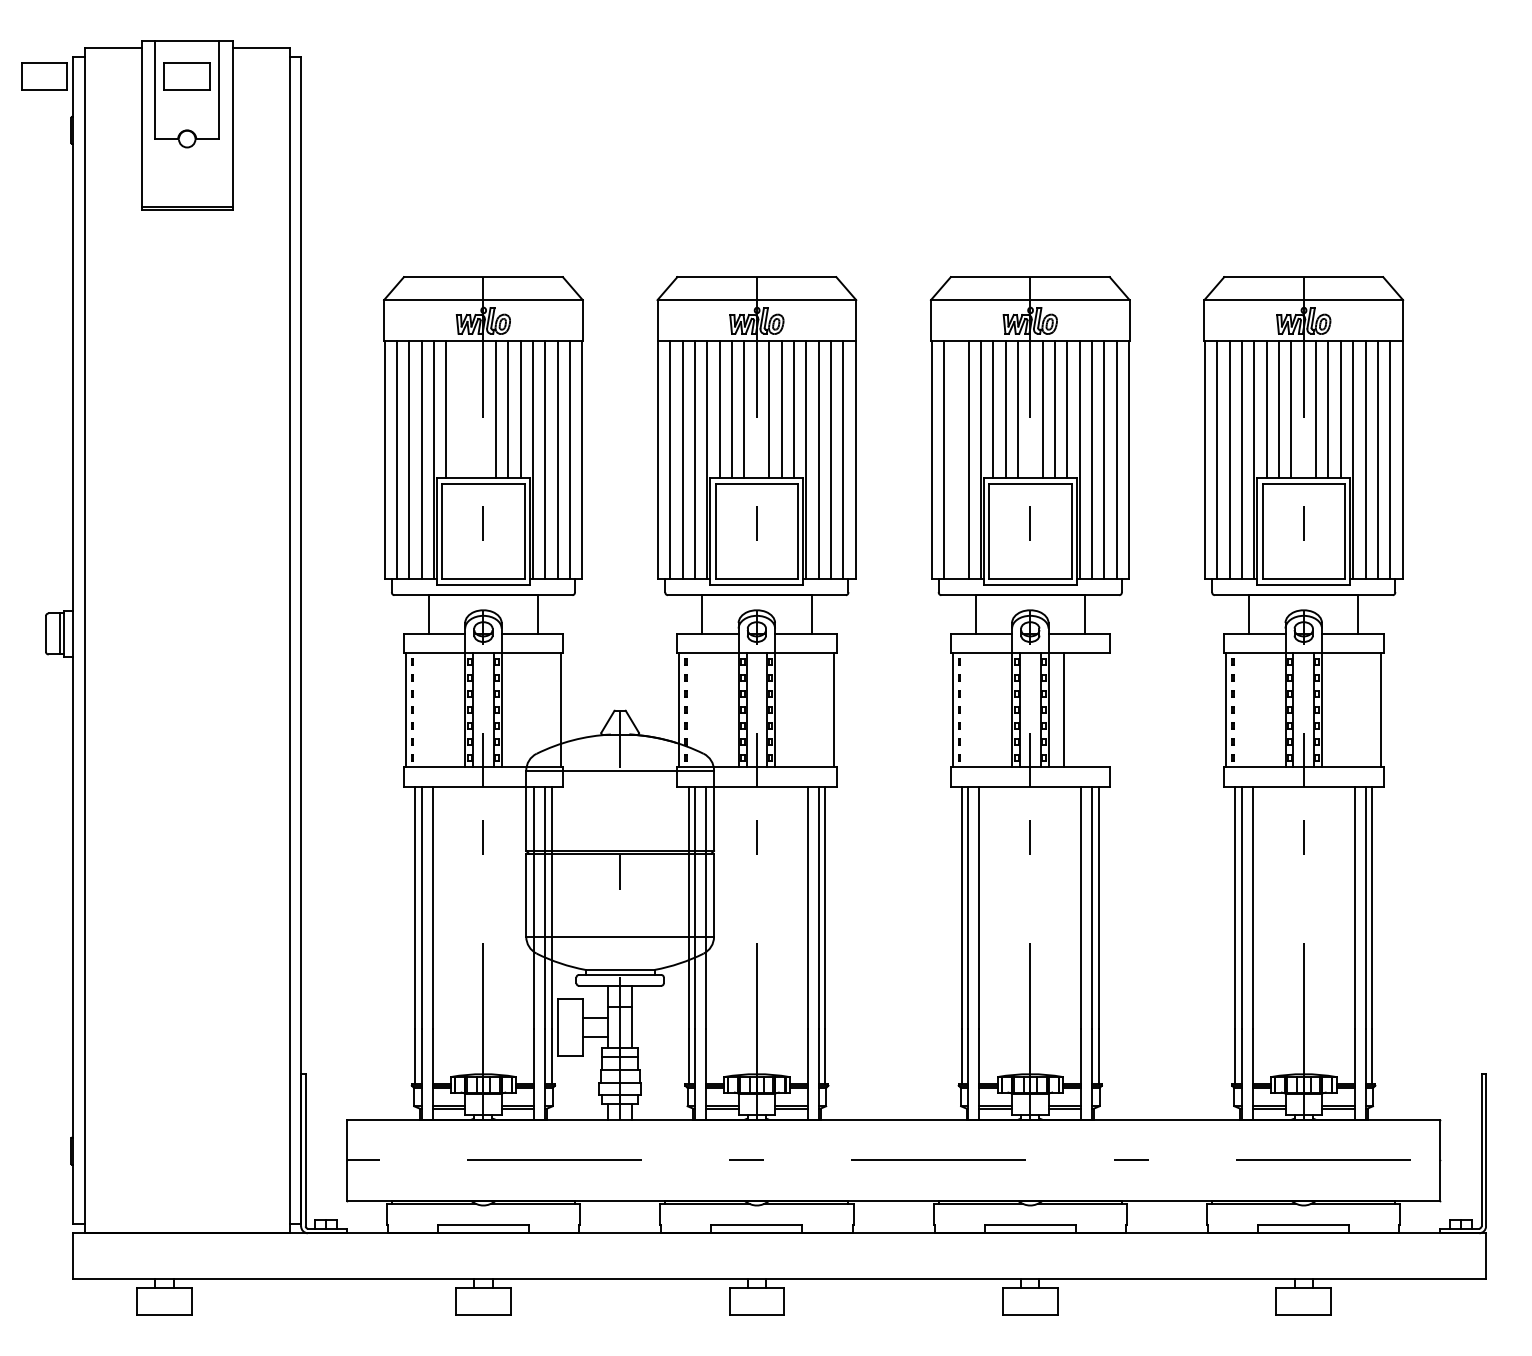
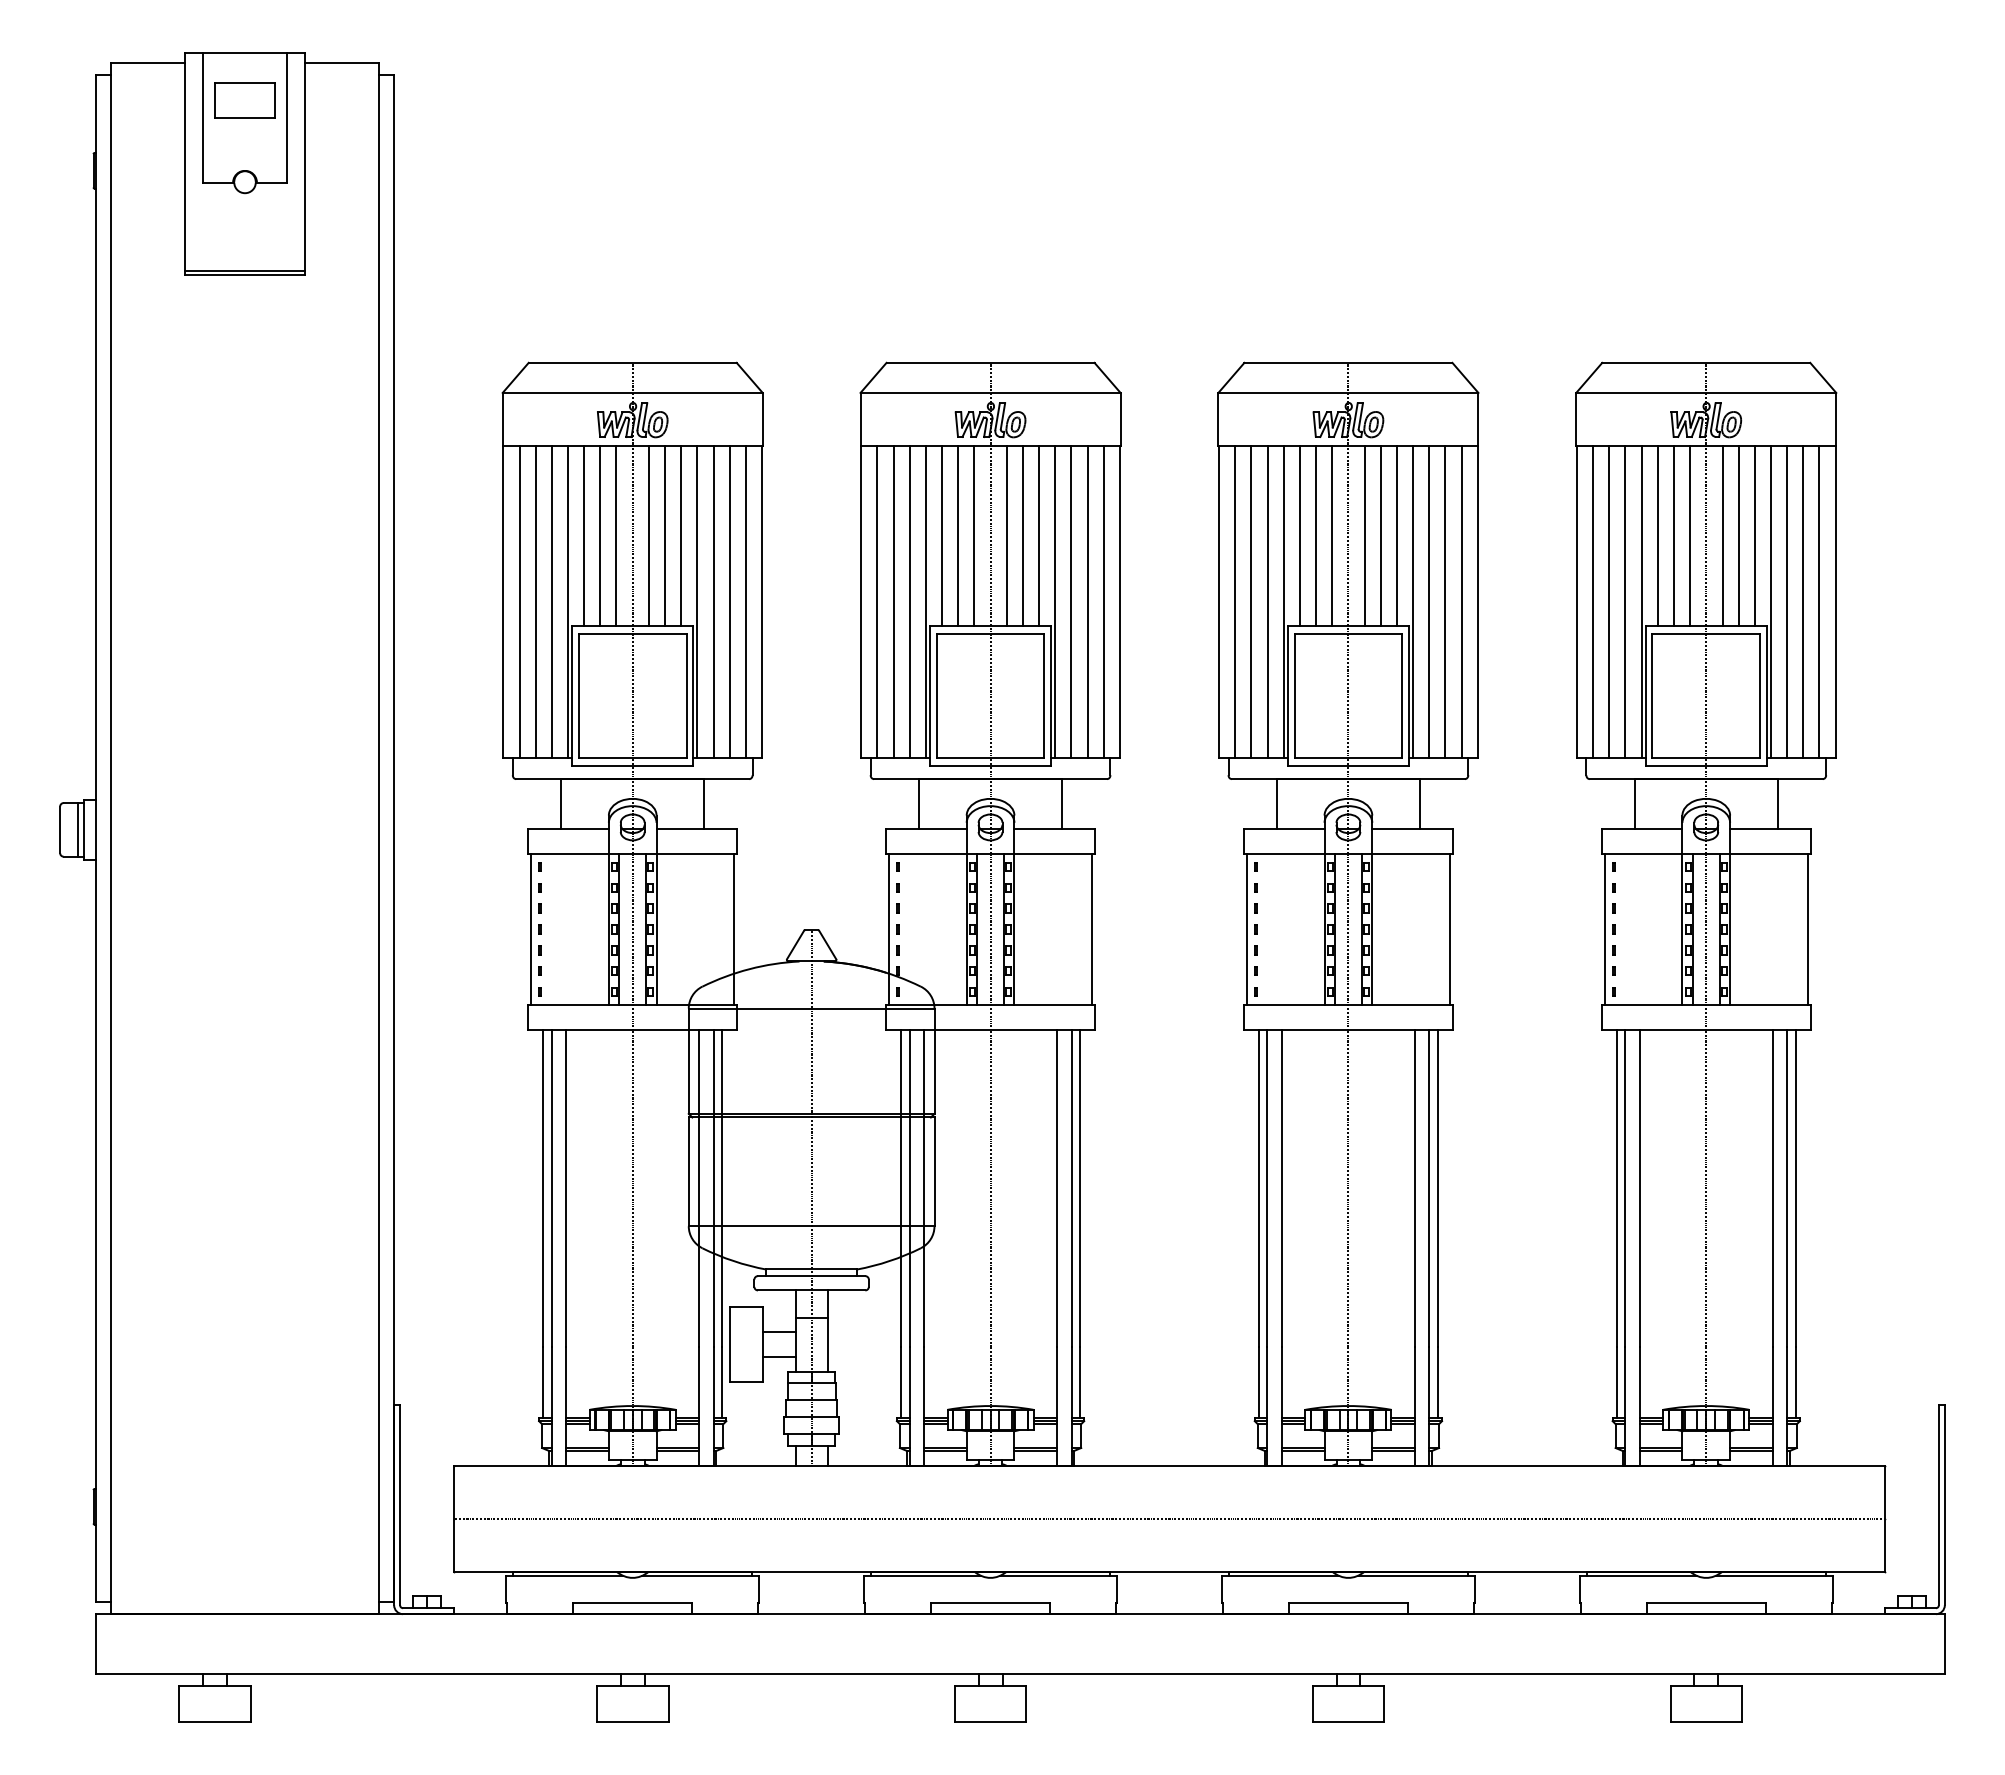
part: (43, 76) -> (57, 100), removed
line: (458, 409) -> (600, 535), added
line: (471, 409) -> (616, 535), added
line: (956, 460) -> (1251, 602), added
line: (1063, 710) -> (1449, 929), moved

